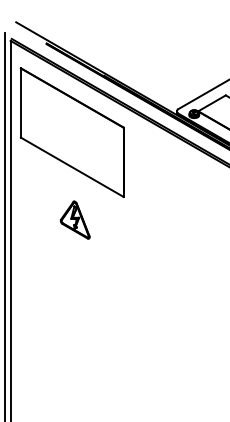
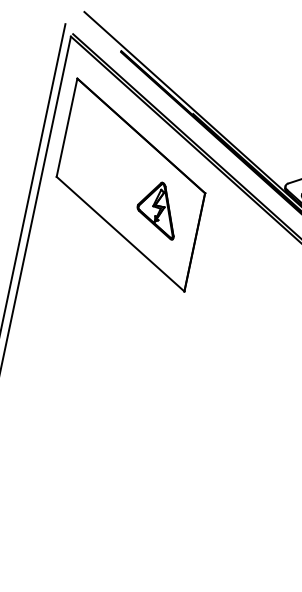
part: (74, 219) -> (157, 208), moved

